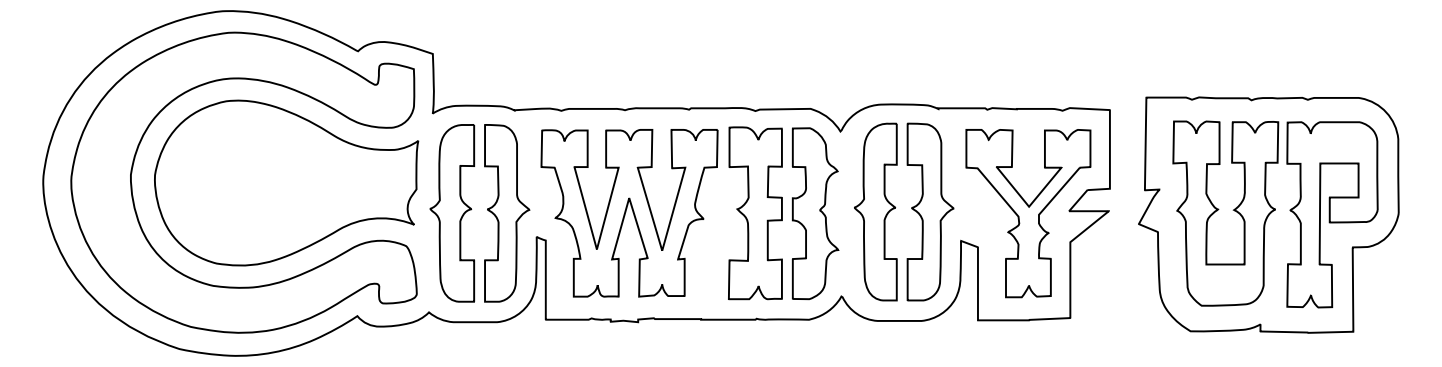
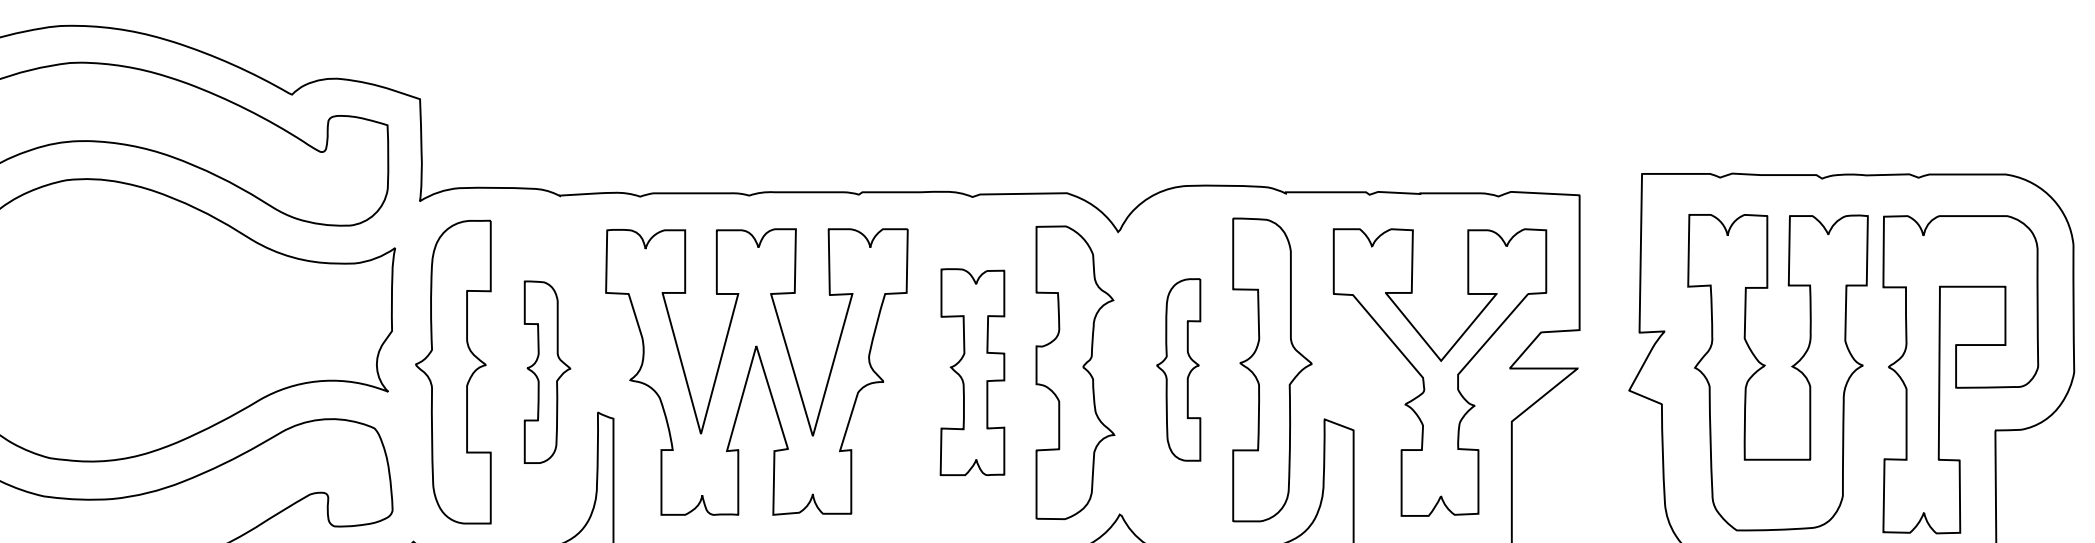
part: (875, 211) -> (1178, 368), size x0.6
part: (507, 213) -> (547, 372), size x0.6
part: (755, 213) -> (972, 372), size x0.7

